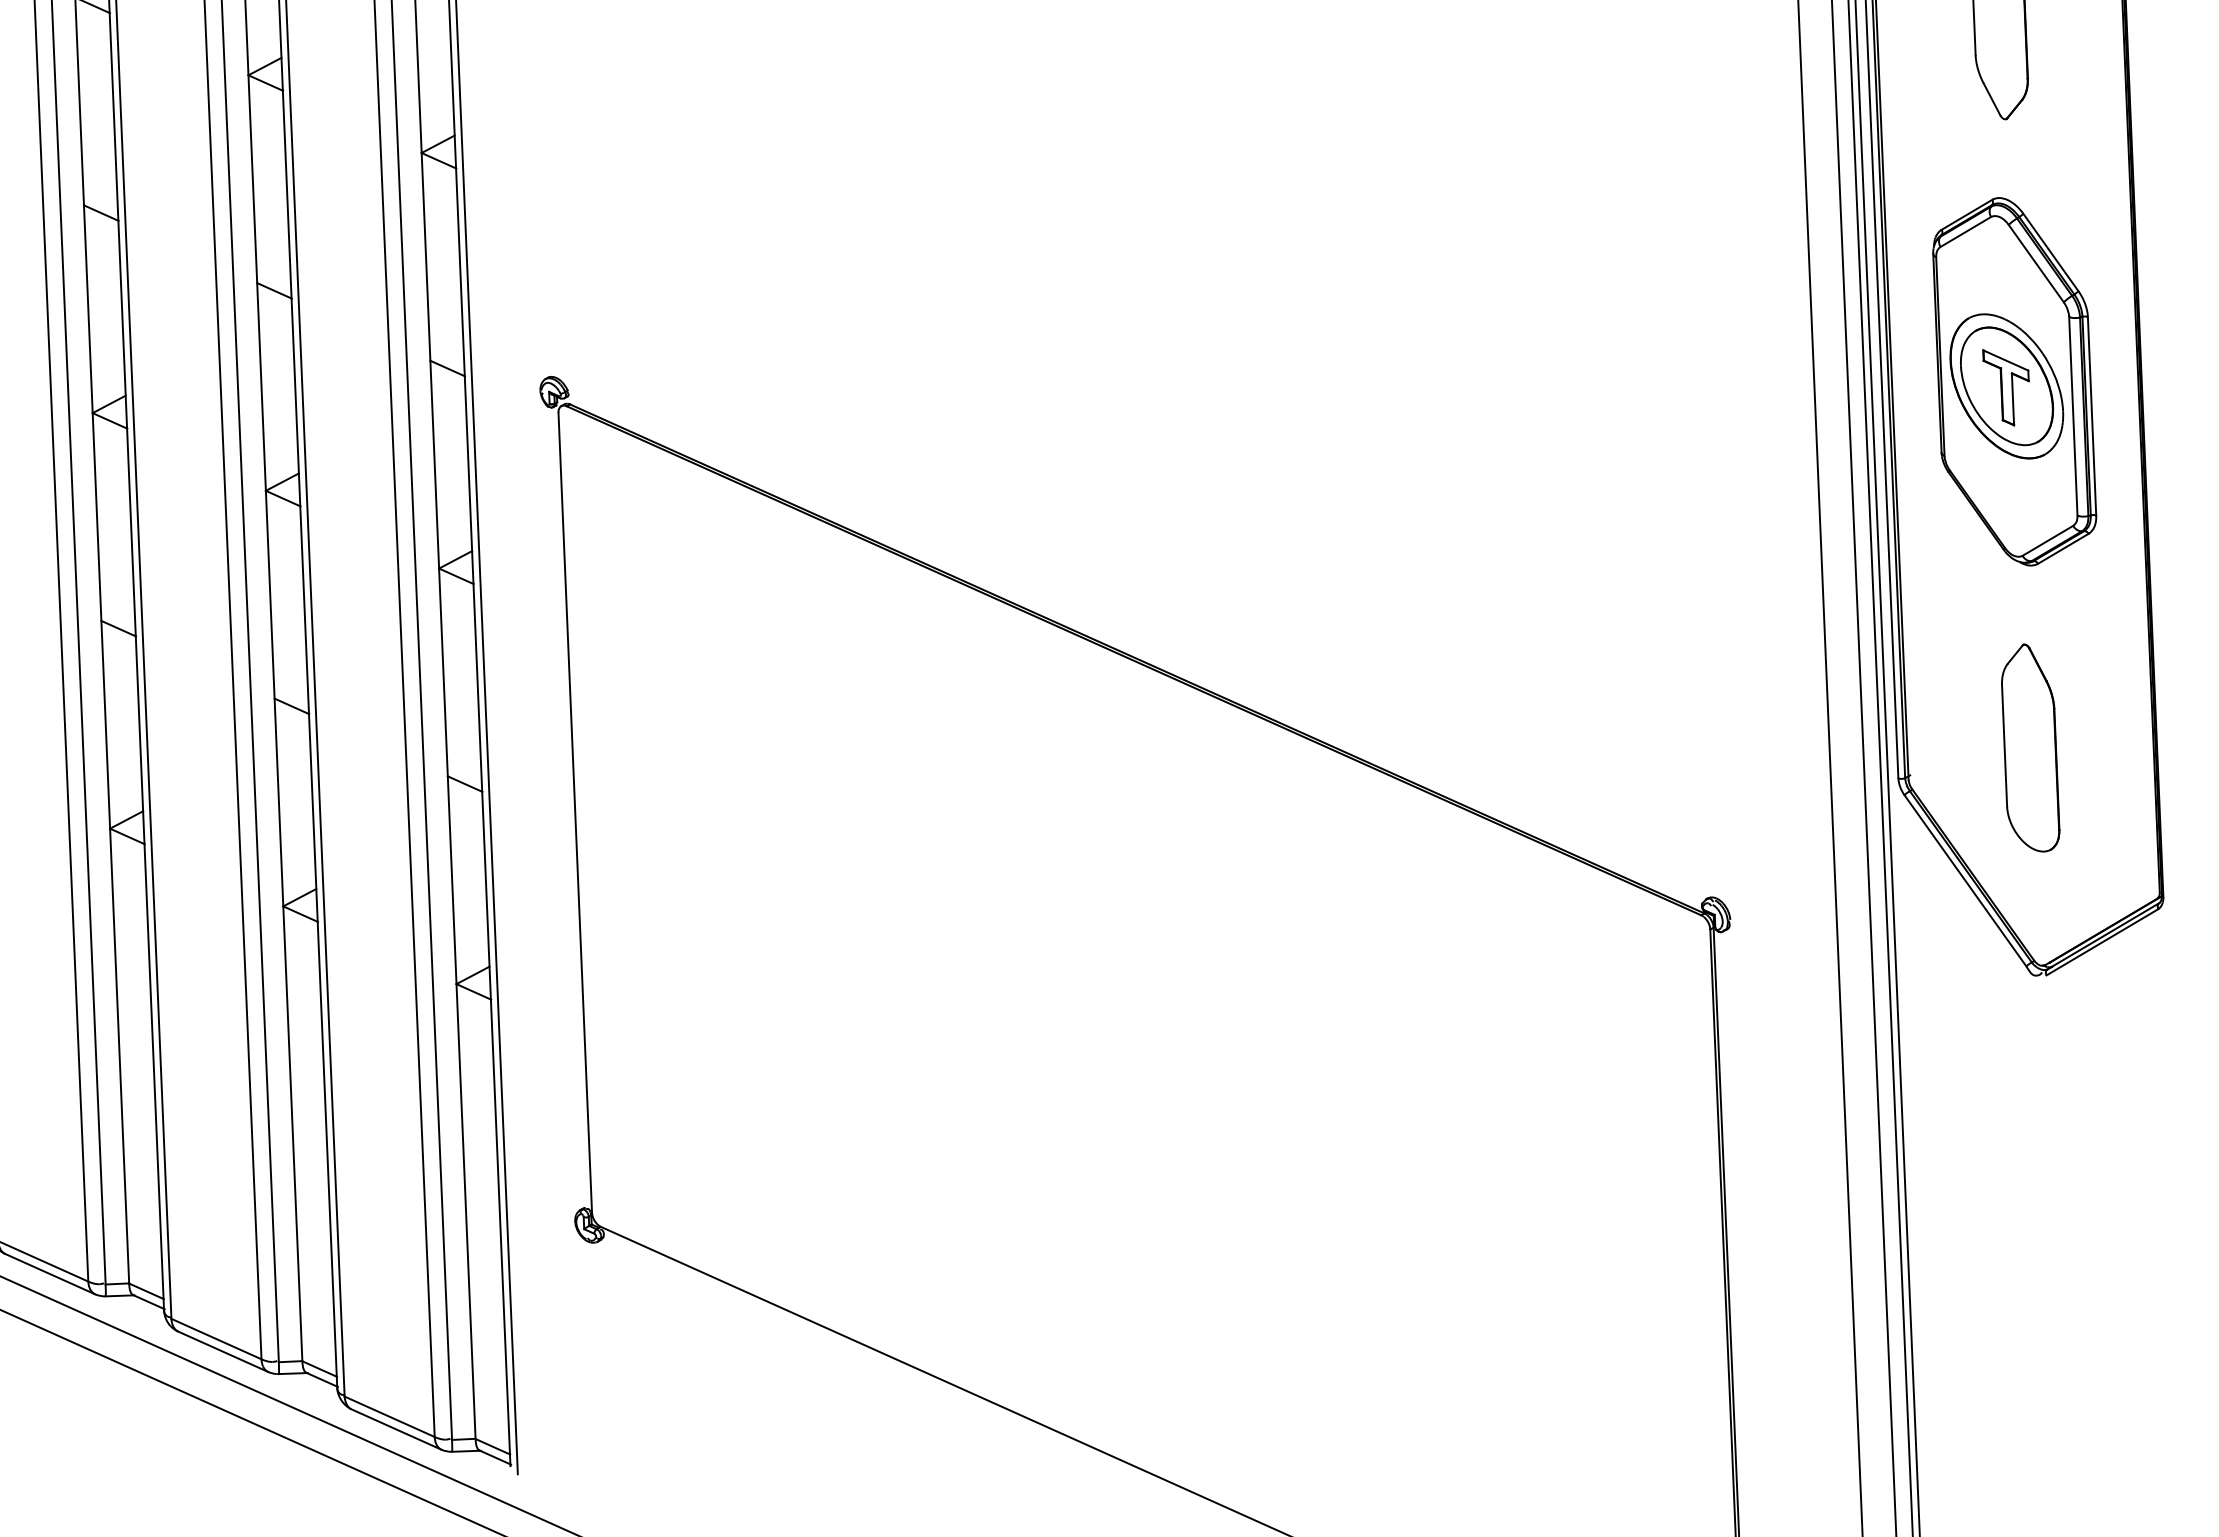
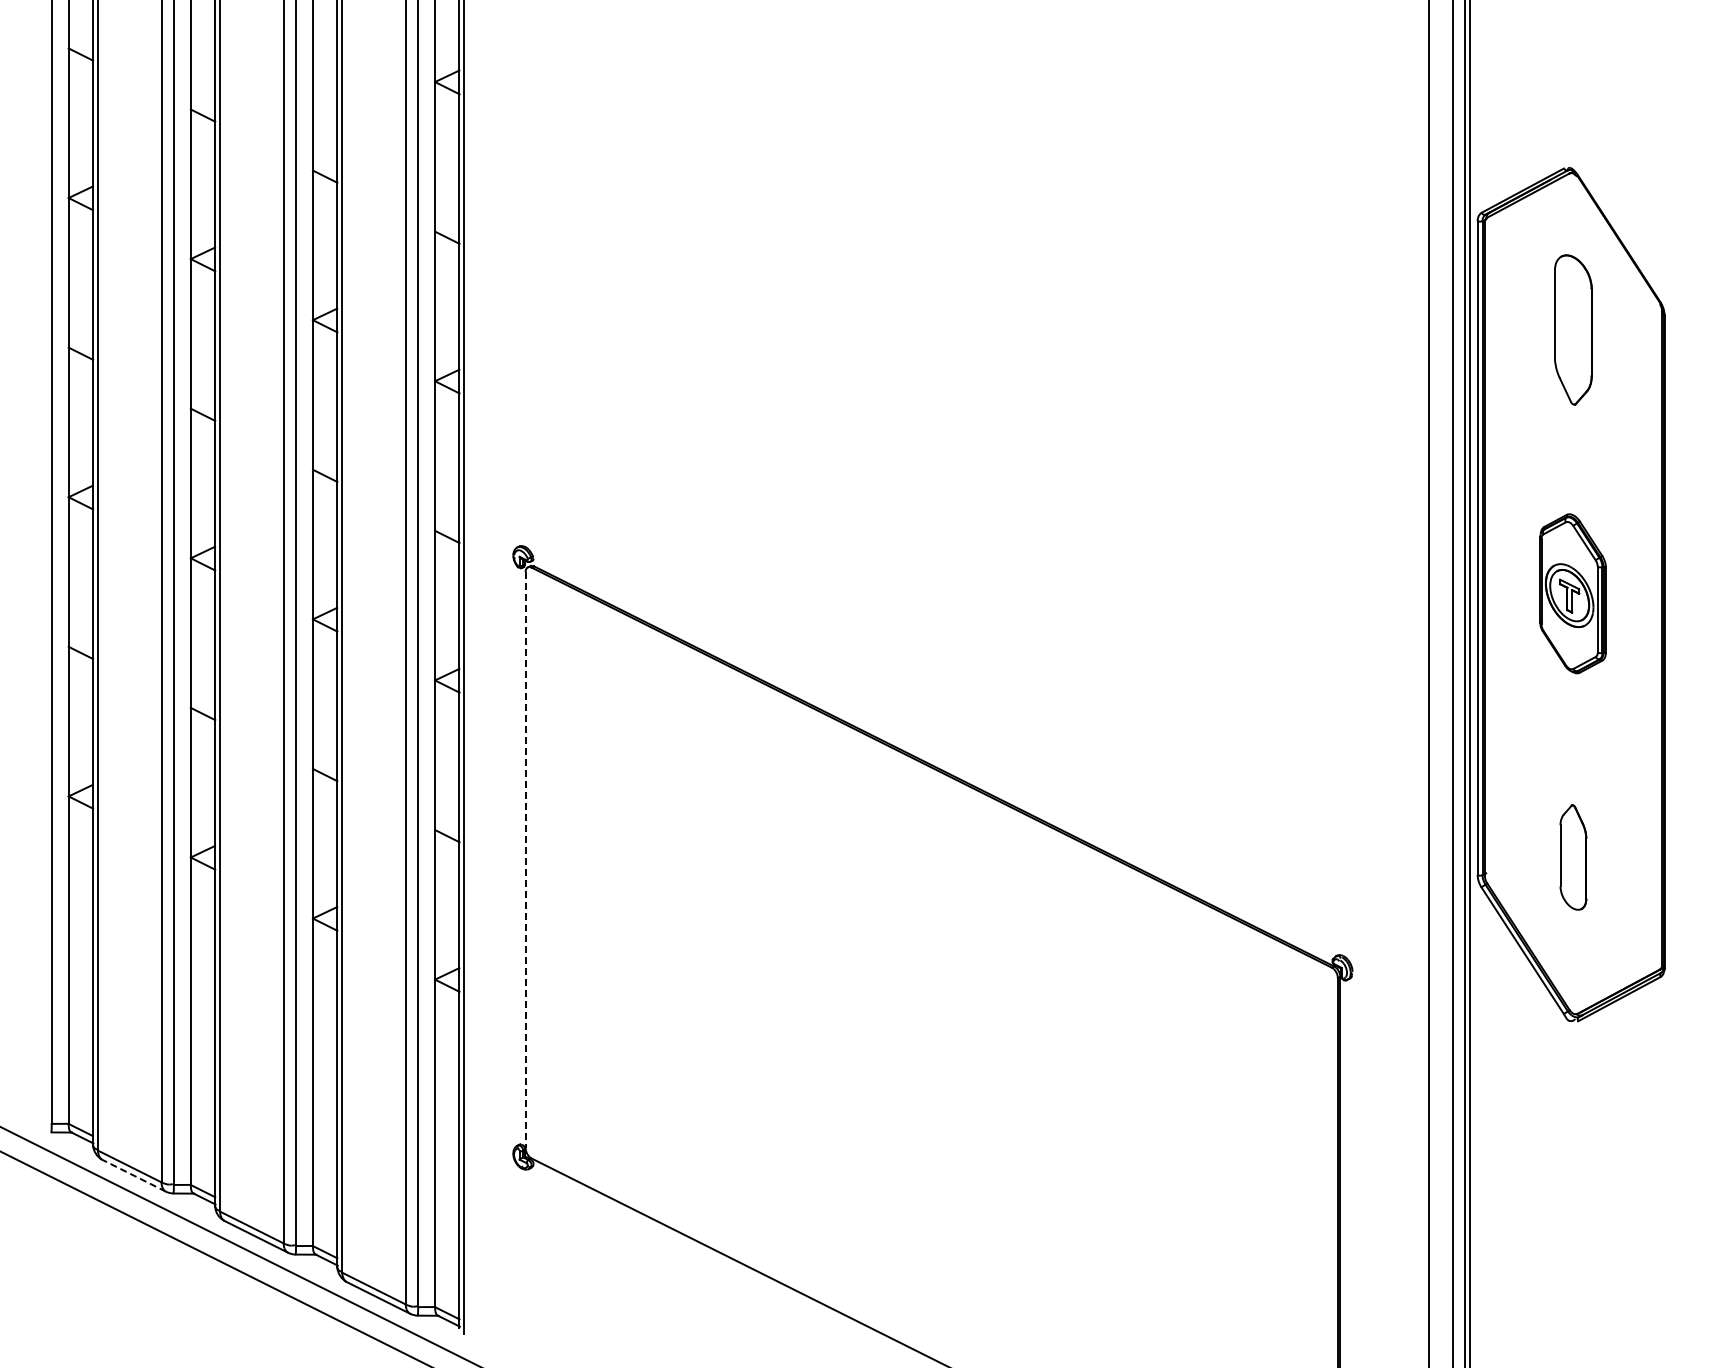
part: (2013, 381) -> (1572, 593), size x0.6
part: (2030, 748) -> (1573, 857), size x0.7
line: (575, 813) -> (525, 860), solid -> dashed
line: (50, 1273) -> (134, 1175), solid -> dashed

